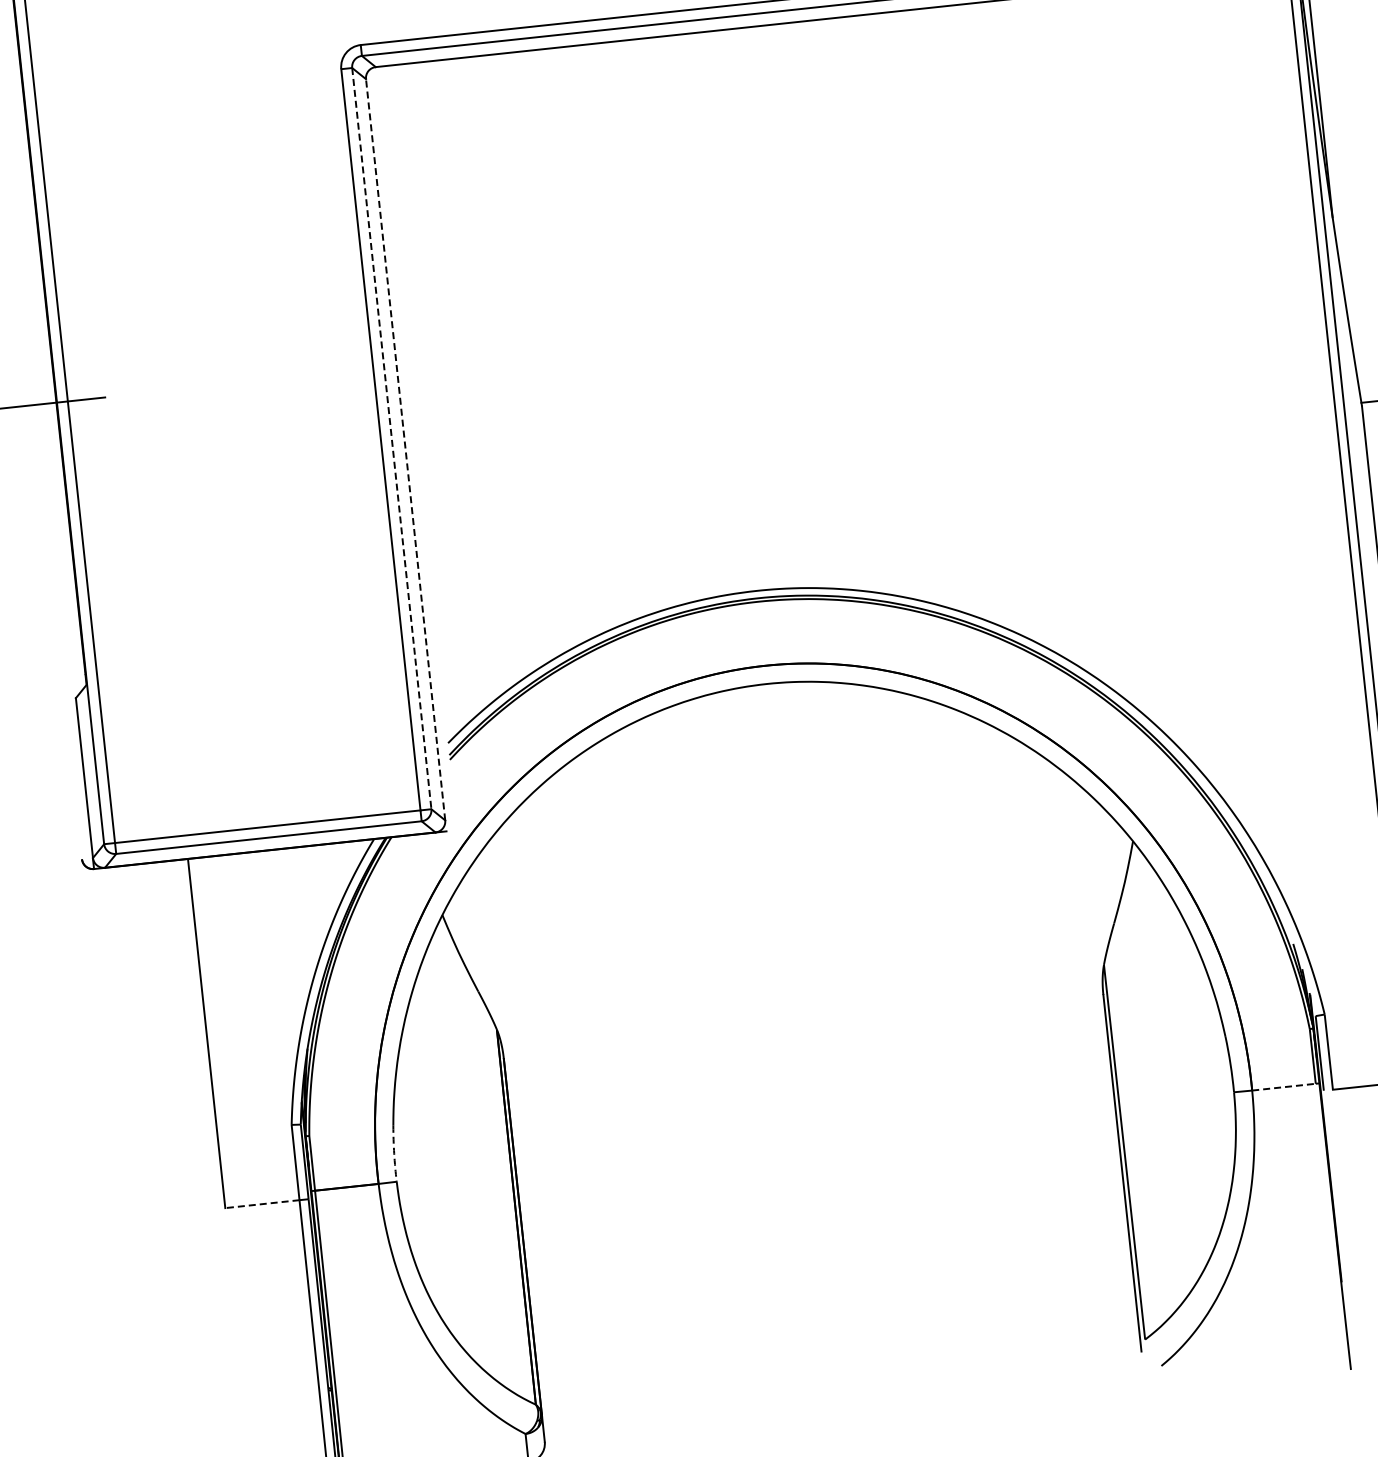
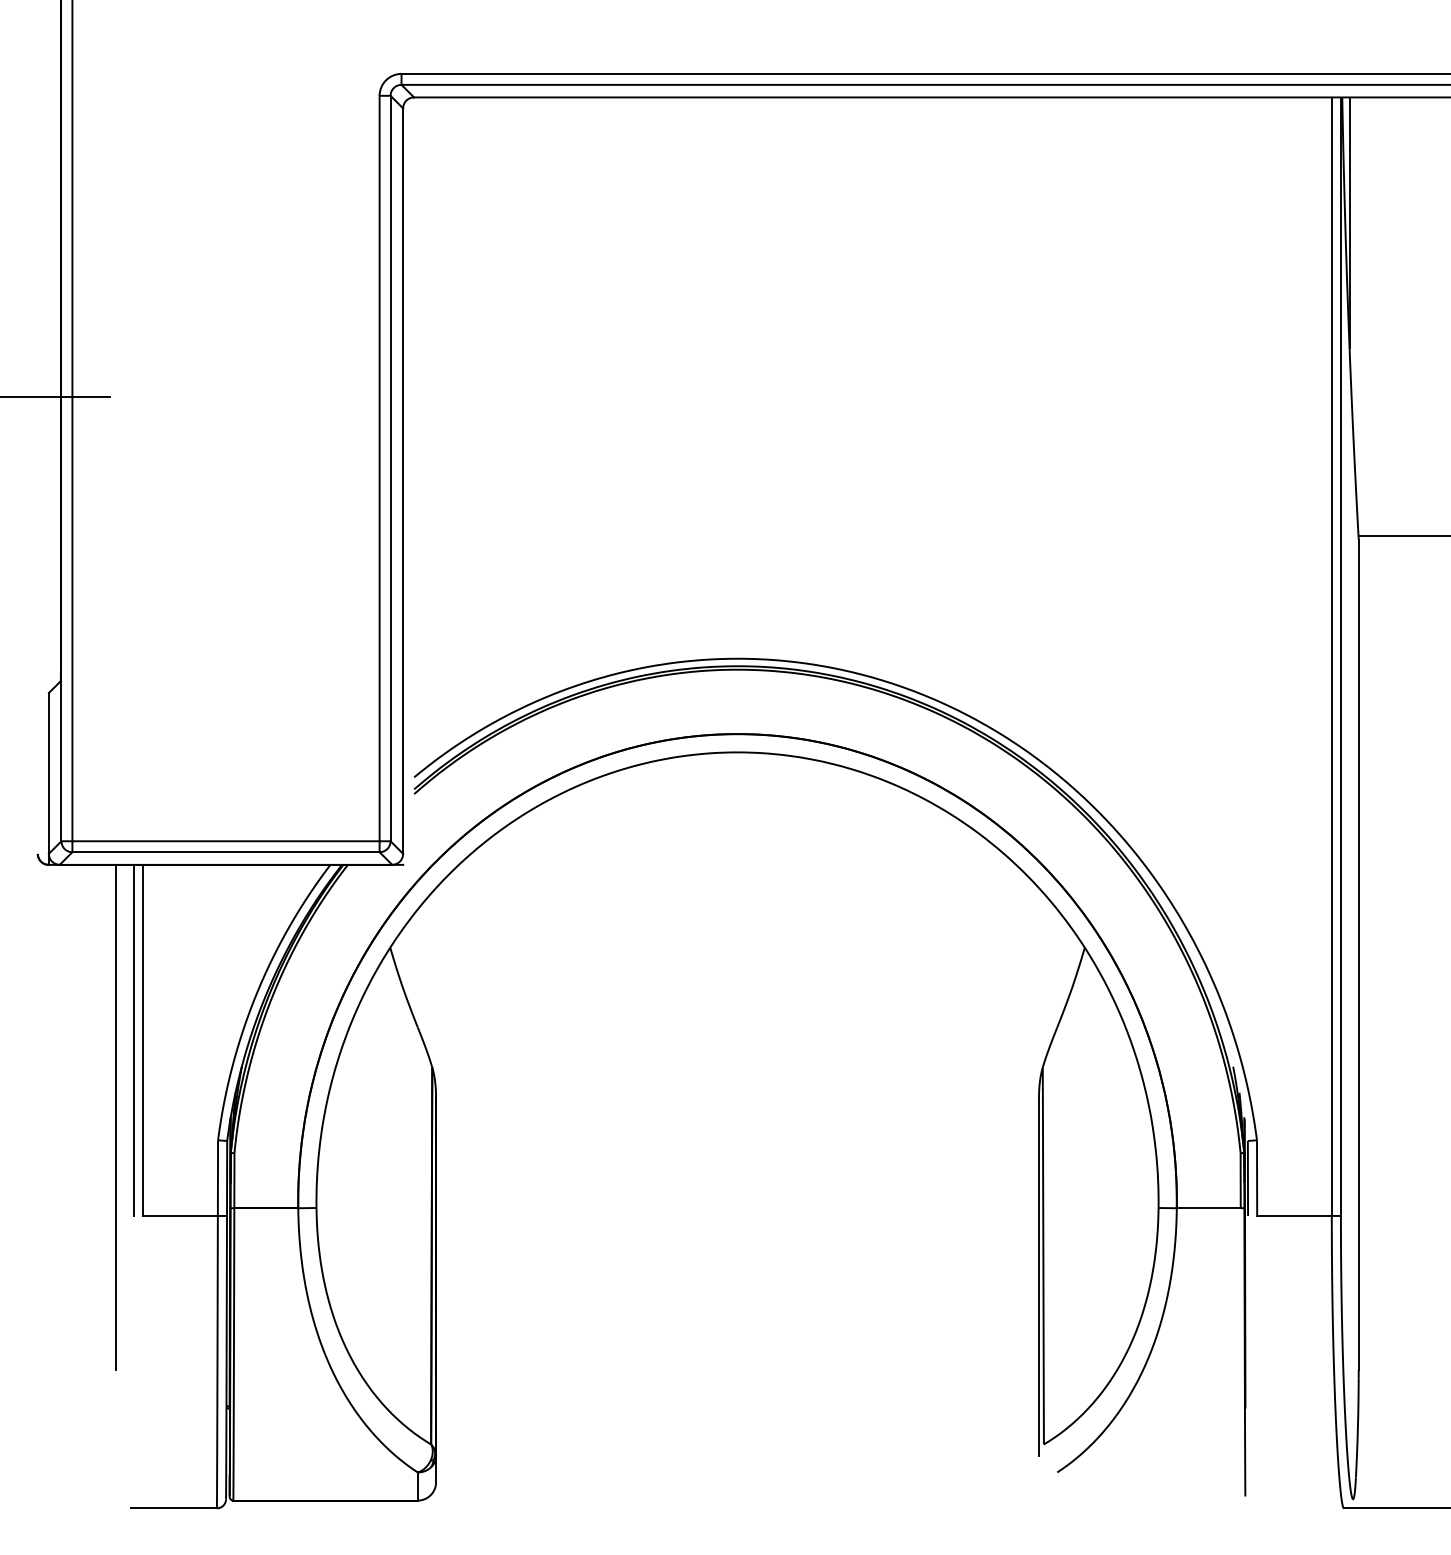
line: (391, 438) -> (390, 468), dashed -> solid
line: (406, 450) -> (403, 481), dashed -> solid
line: (197, 1033) -> (134, 1039), added
line: (1283, 1087) -> (1208, 1208), dashed -> solid
line: (188, 1113) -> (116, 1117), added
arc: (393, 1153) -> (316, 1179), dashed -> solid
line: (262, 1203) -> (180, 1215), dashed -> solid

